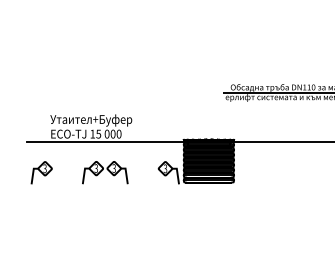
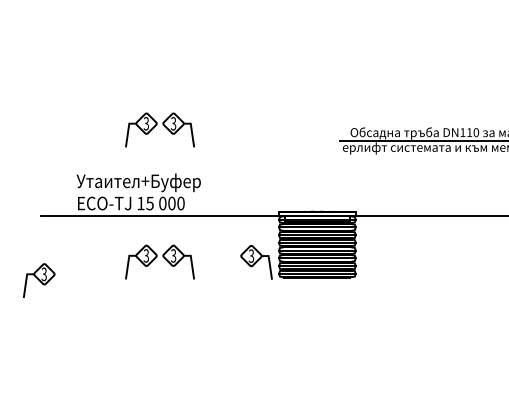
part: (105, 85) -> (160, 129), added
part: (41, 172) -> (38, 279), moved

